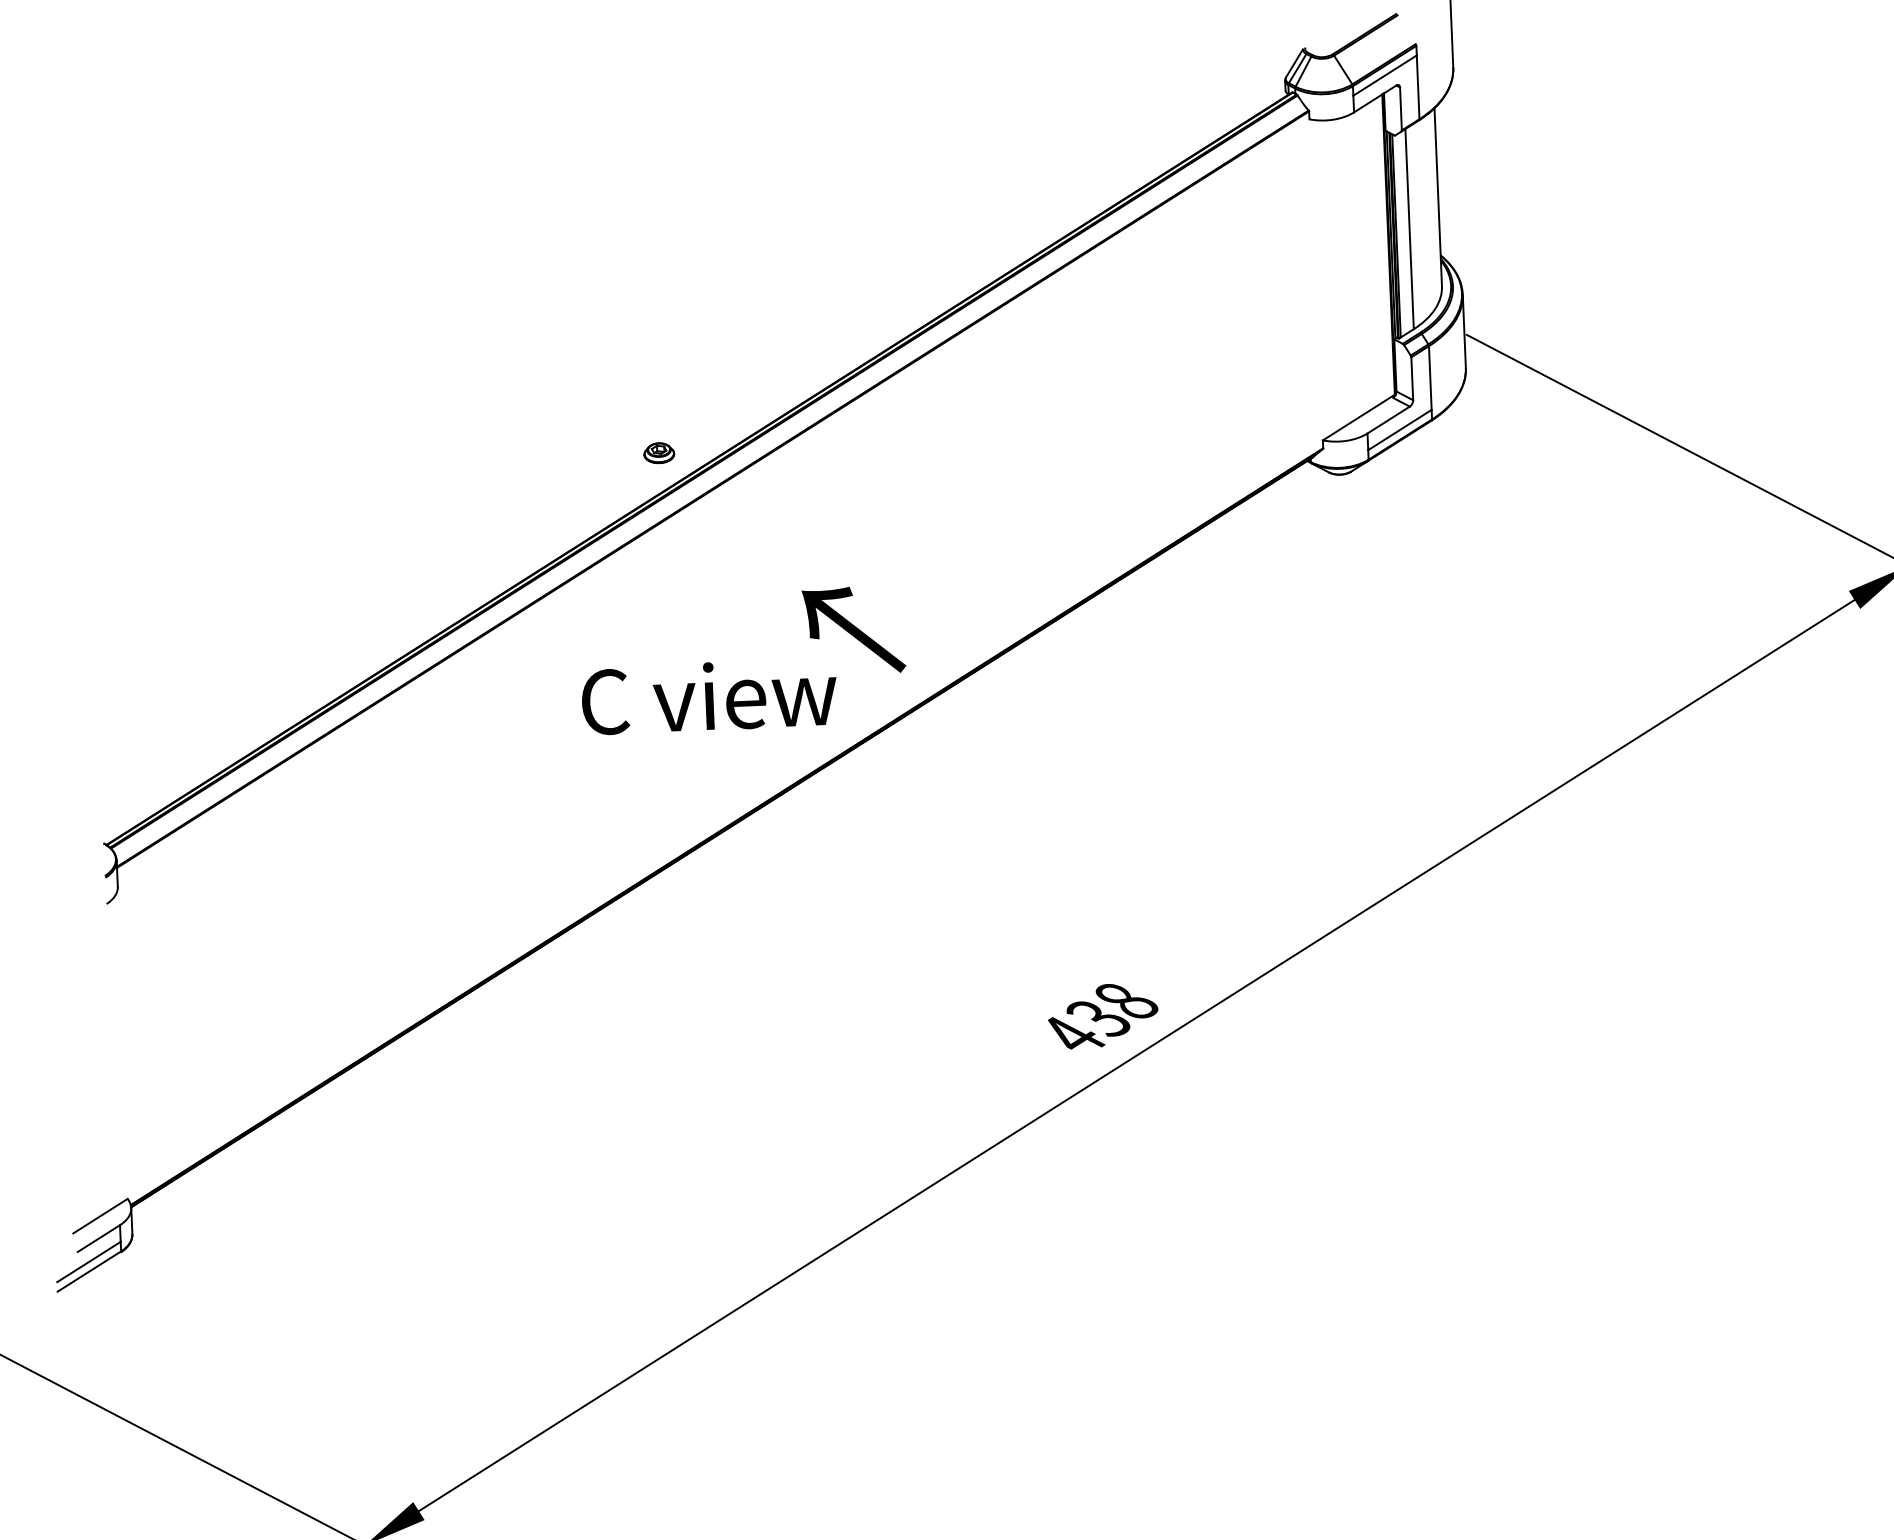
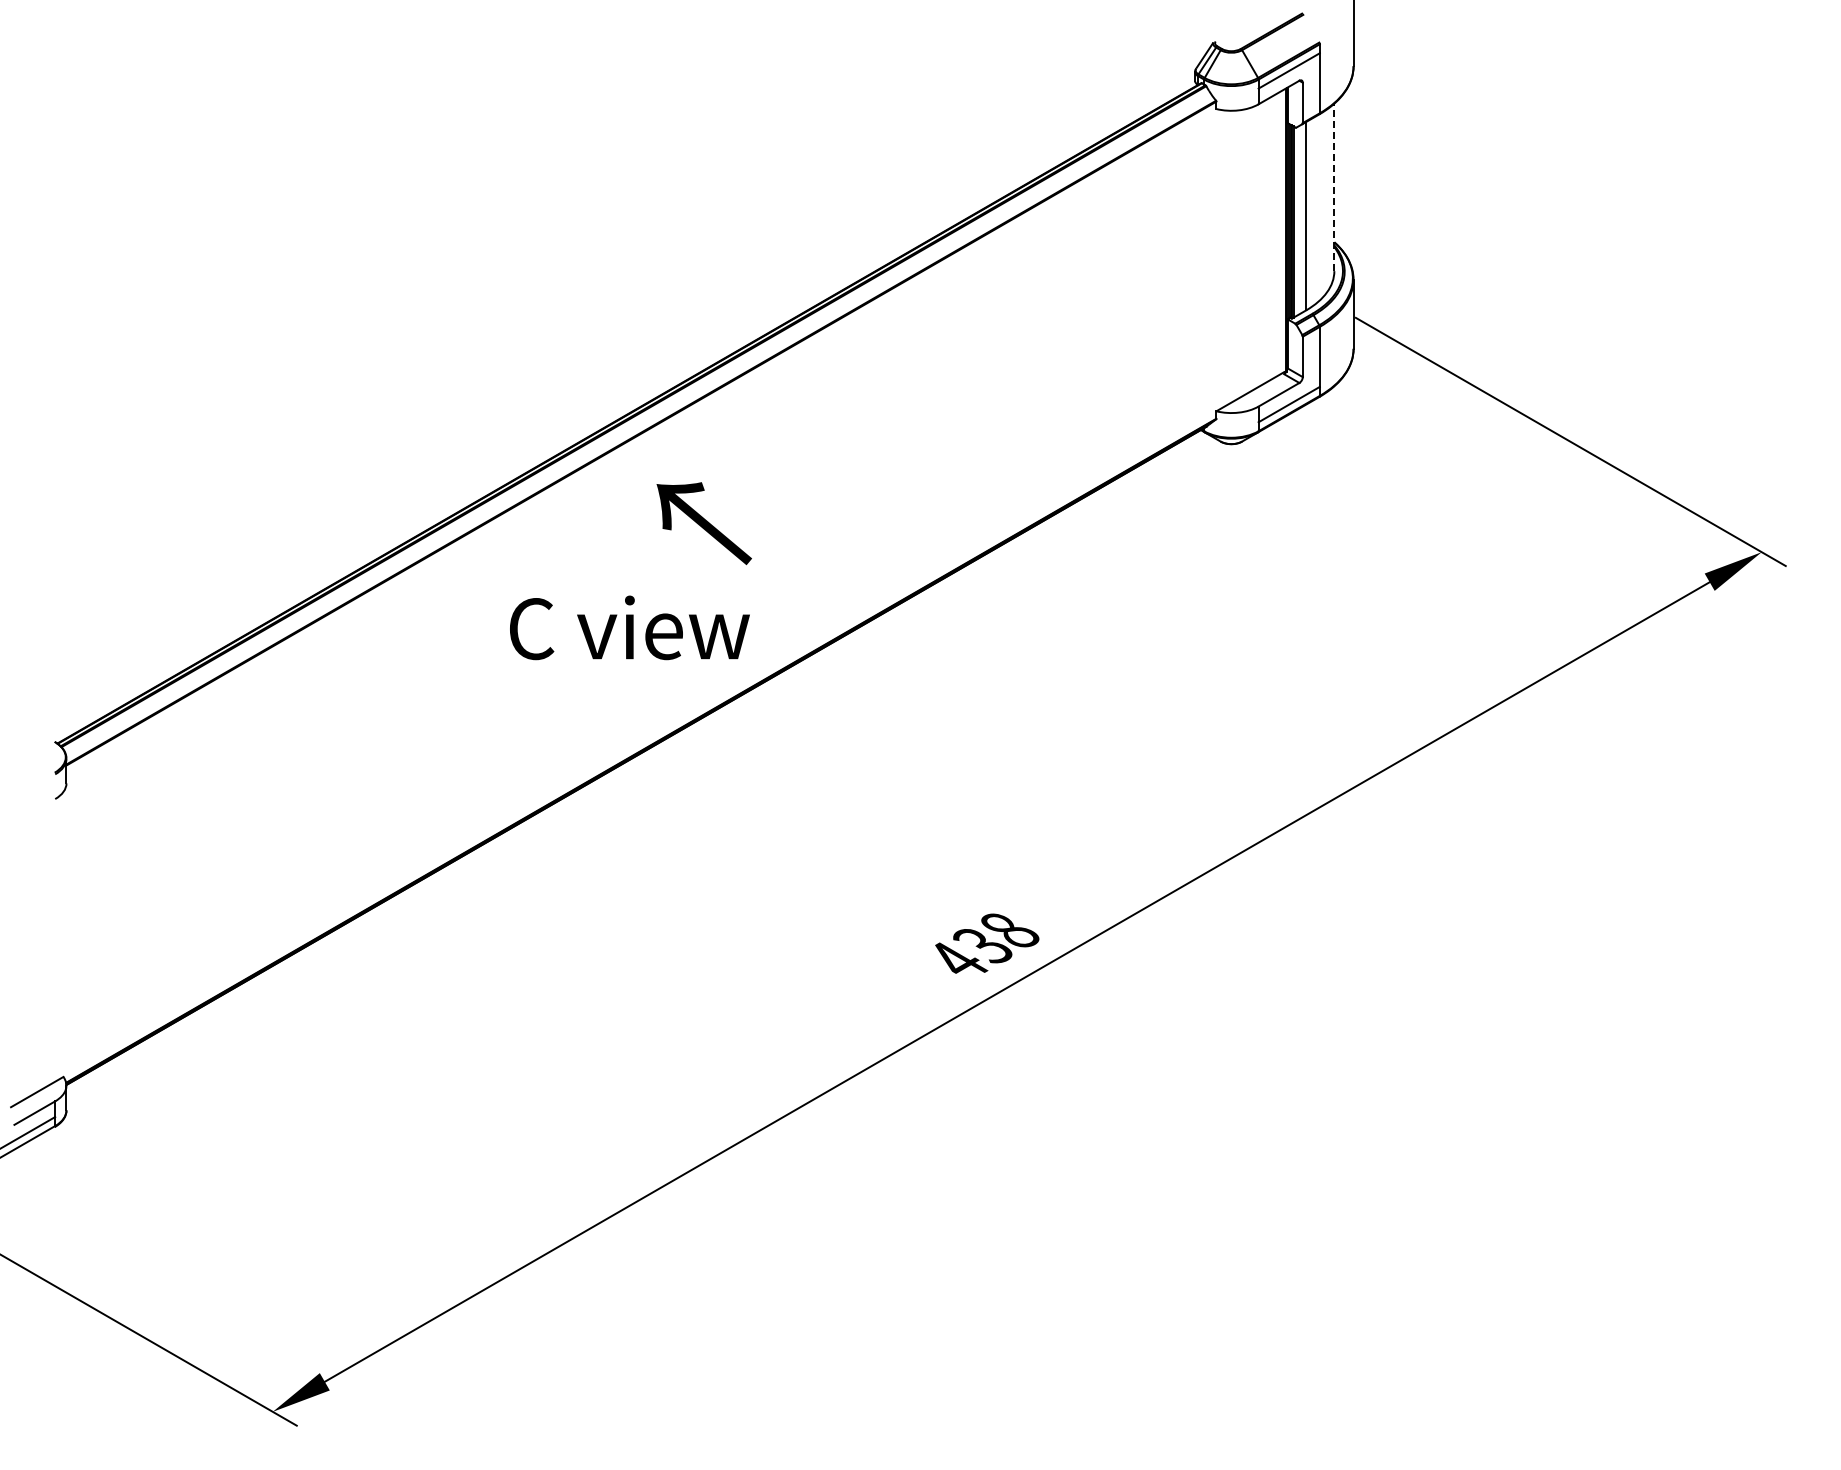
line: (1438, 197) -> (1334, 187), solid -> dashed
part: (659, 453) -> (592, 397), removed
text: (853, 630) -> (703, 523), moved

